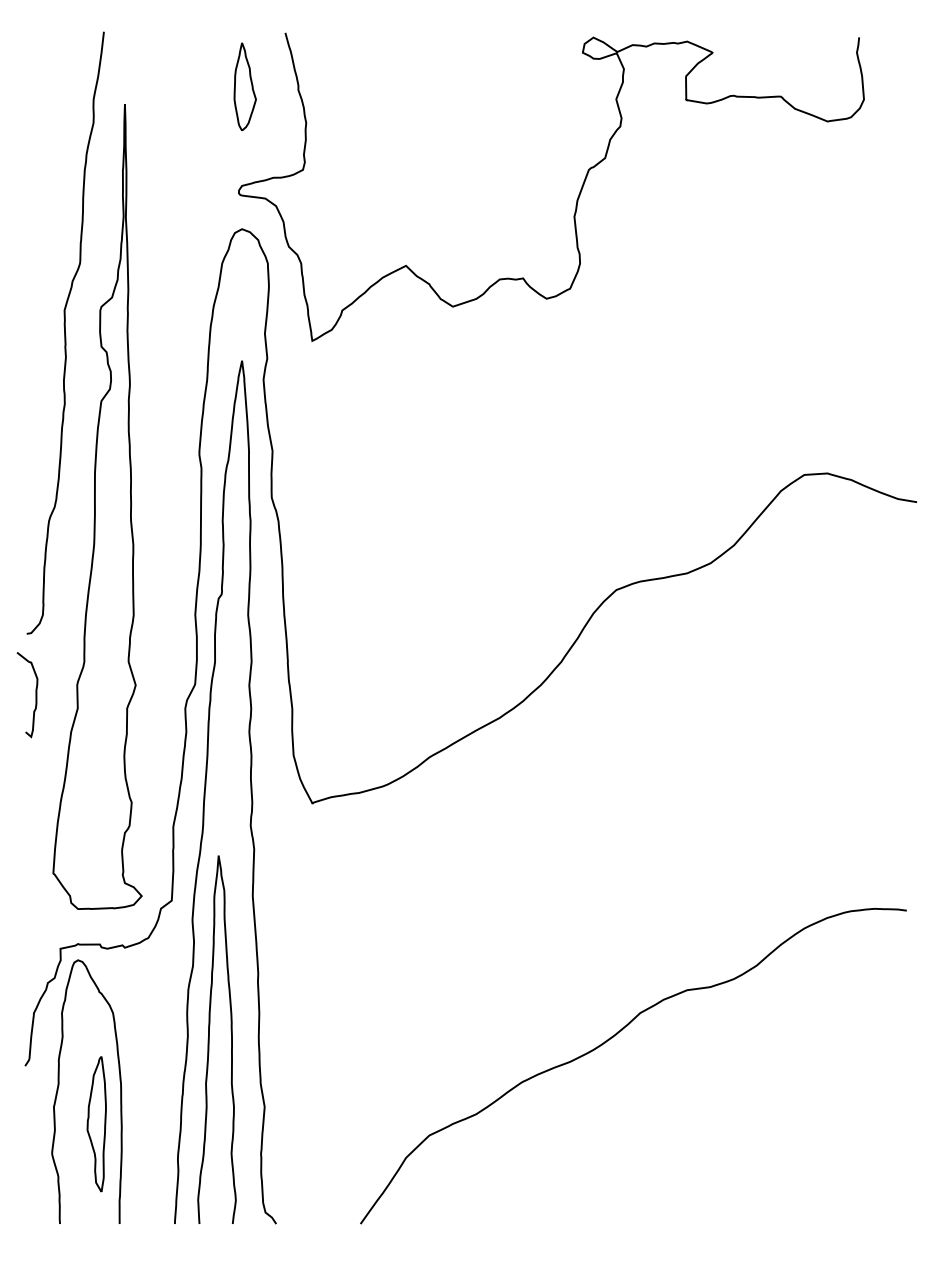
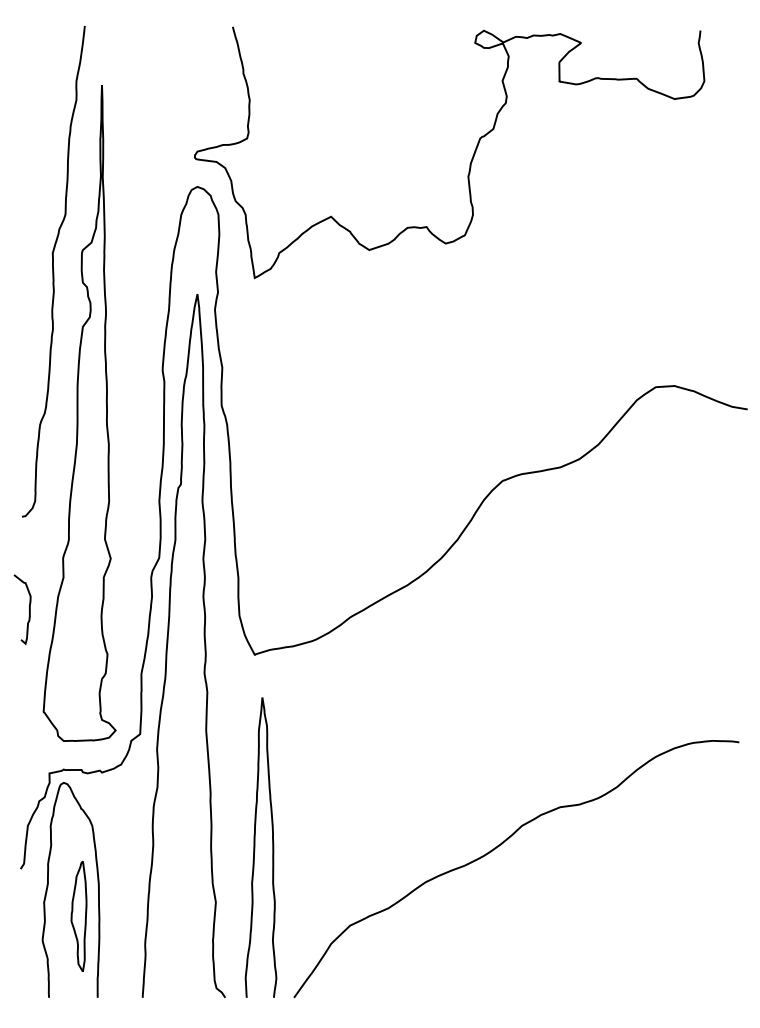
part: (244, 86) -> (199, 70), removed
curve: (36, 694) -> (29, 609), moved
curve: (210, 1039) -> (255, 847), moved

